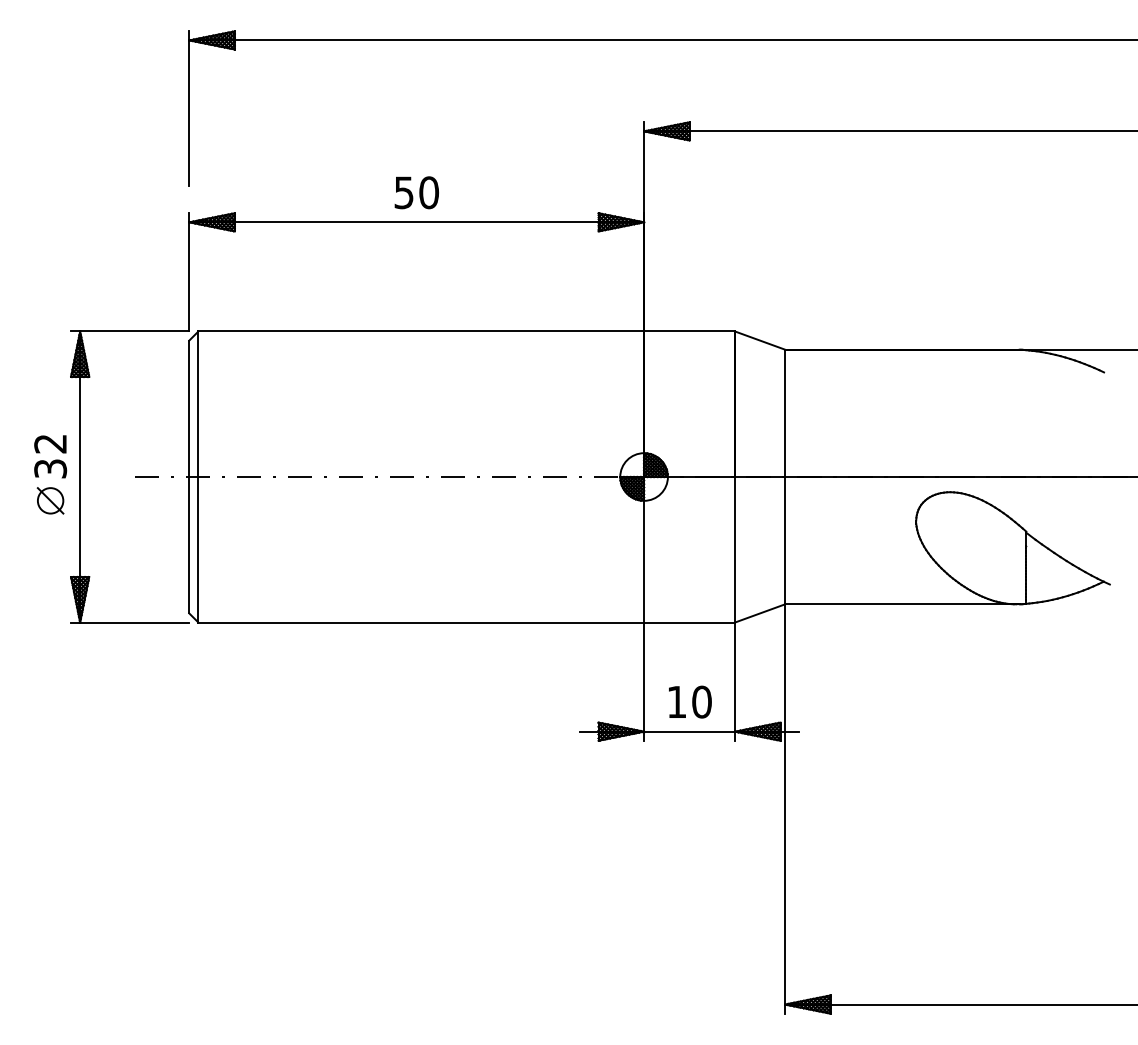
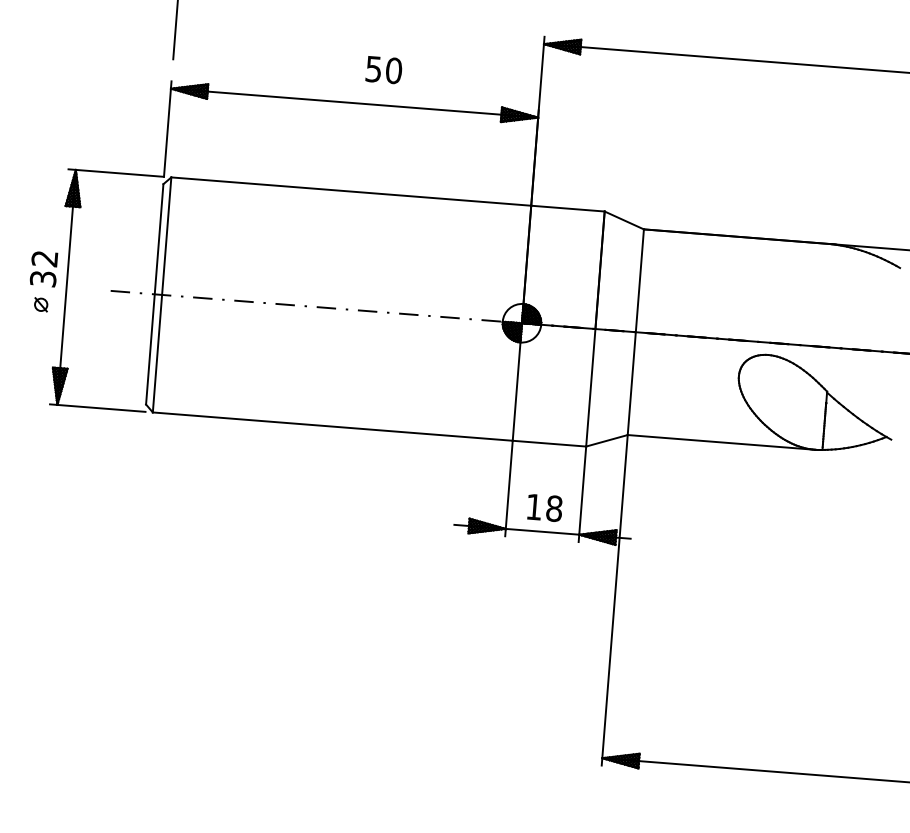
text: (416, 192) -> (383, 69), moved
part: (50, 500) -> (41, 304), size x0.6
text: (701, 702) -> (554, 508), 10 -> 18

